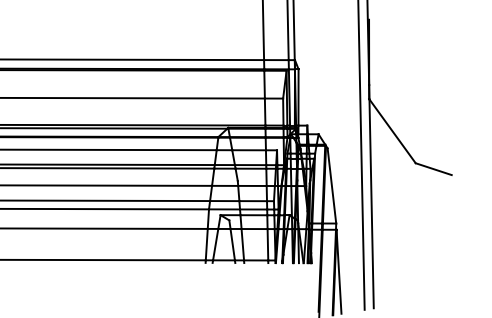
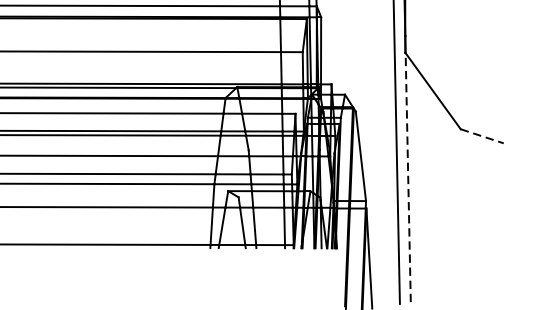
line: (433, 169) -> (481, 136), solid -> dashed
line: (371, 203) -> (408, 177), solid -> dashed

